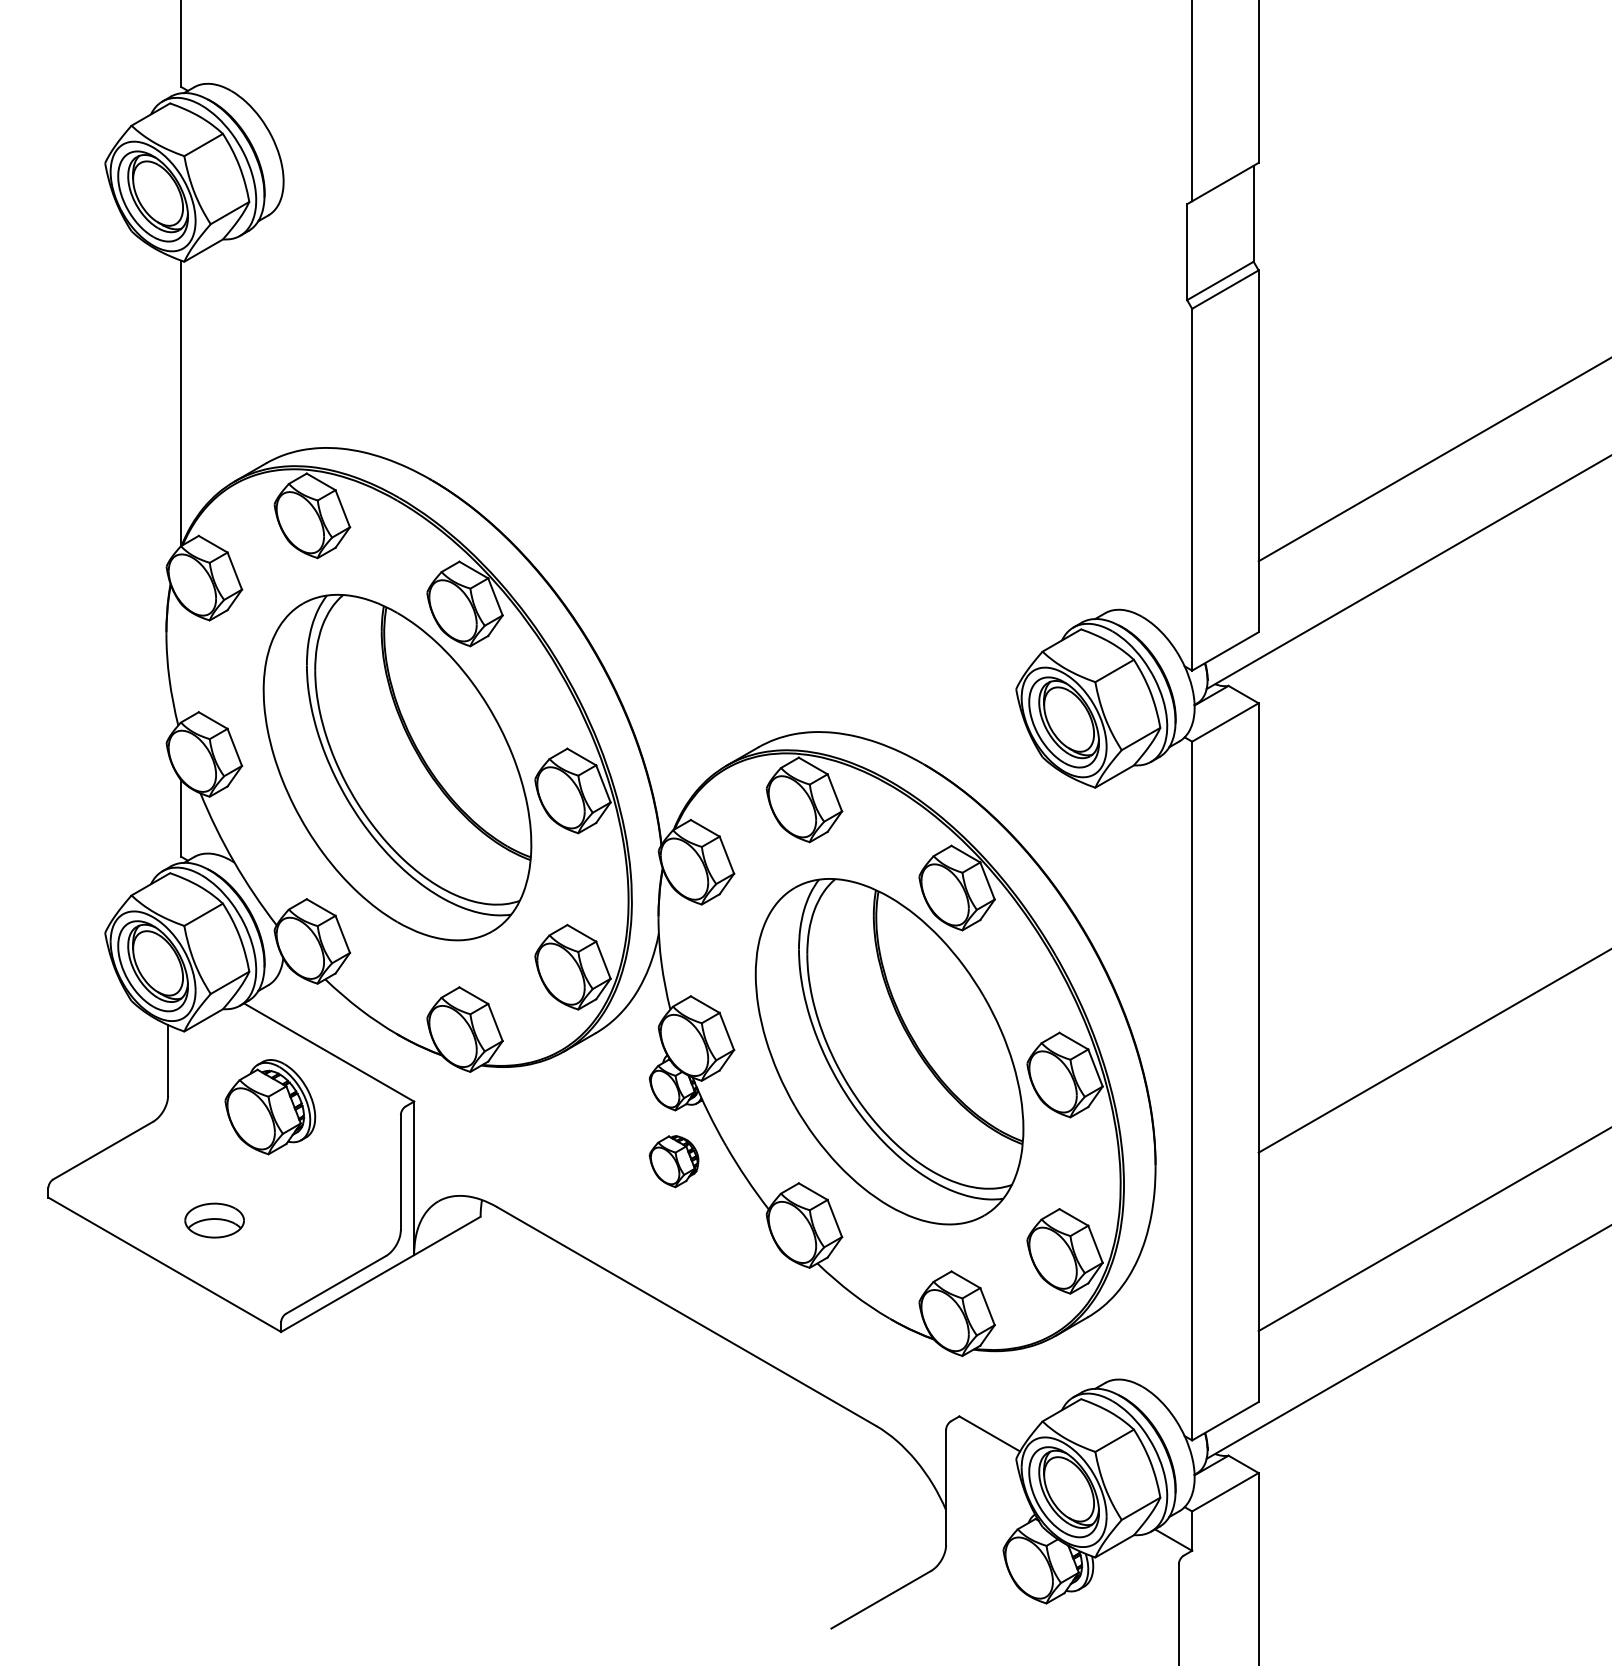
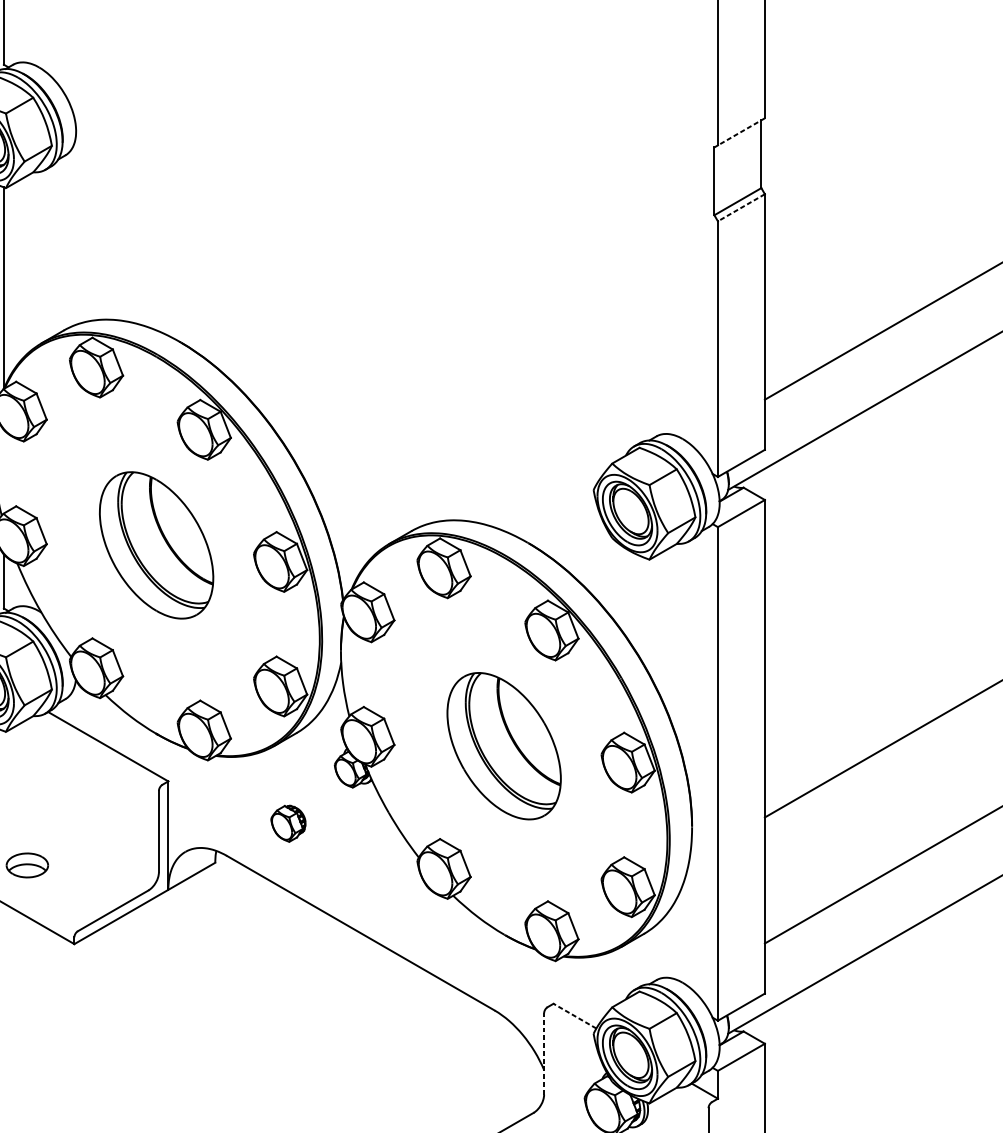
line: (1224, 182) -> (740, 132), solid -> dashed
line: (1224, 289) -> (740, 207), solid -> dashed
part: (397, 767) -> (156, 545), size x0.6
part: (889, 1051) -> (504, 745), size x0.6
part: (270, 1107) -> (66, 785), removed
part: (673, 1161) -> (287, 823), moved
line: (989, 1433) -> (574, 1015), solid -> dashed
line: (946, 1487) -> (544, 1053), solid -> dashed

